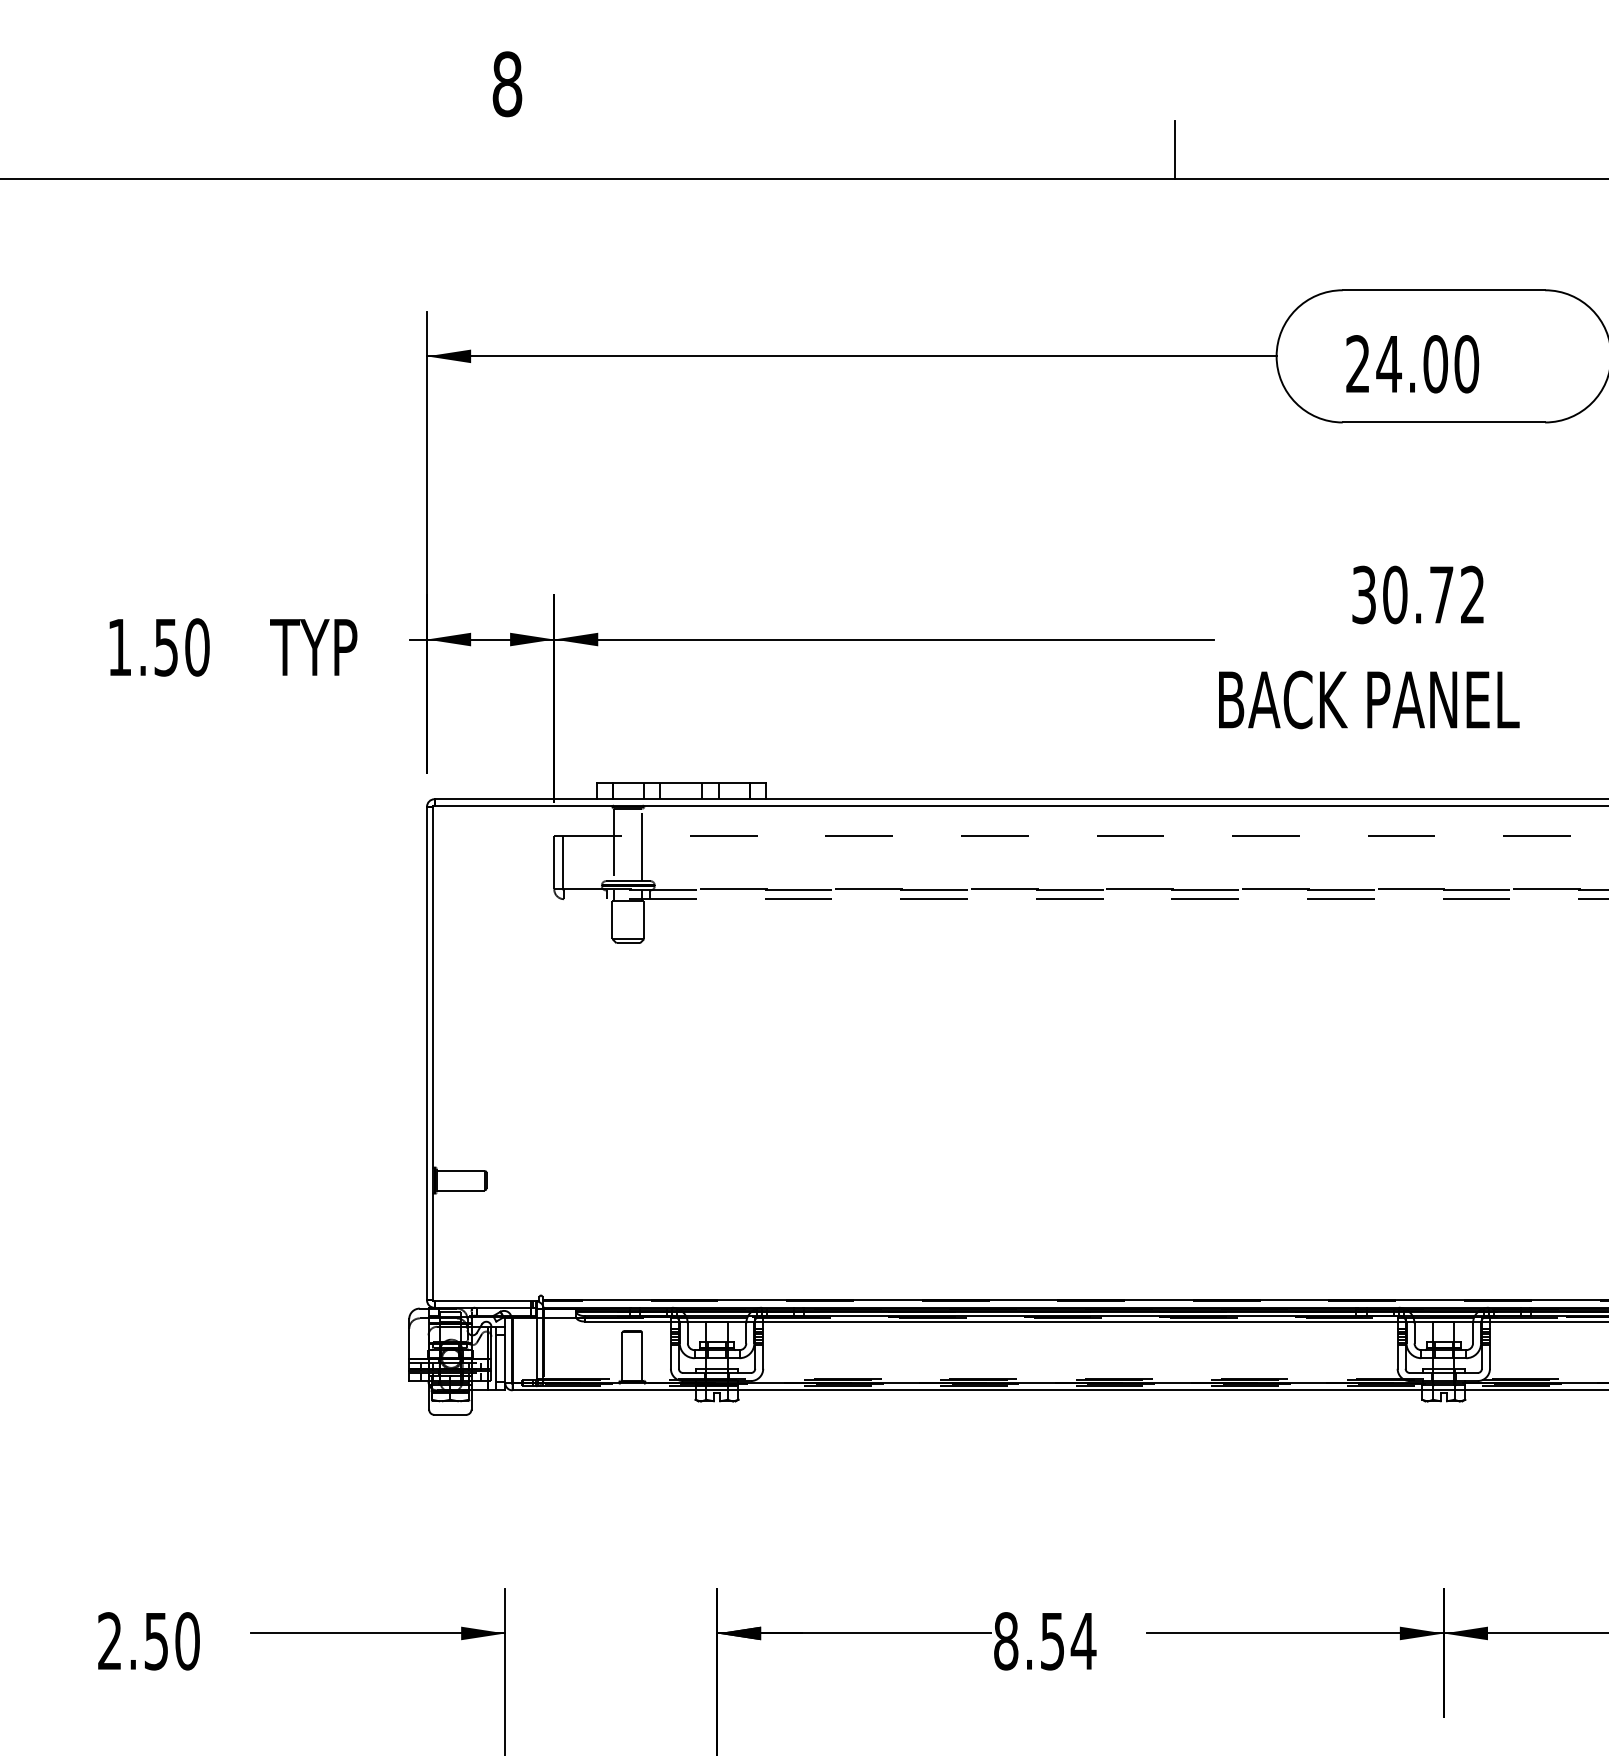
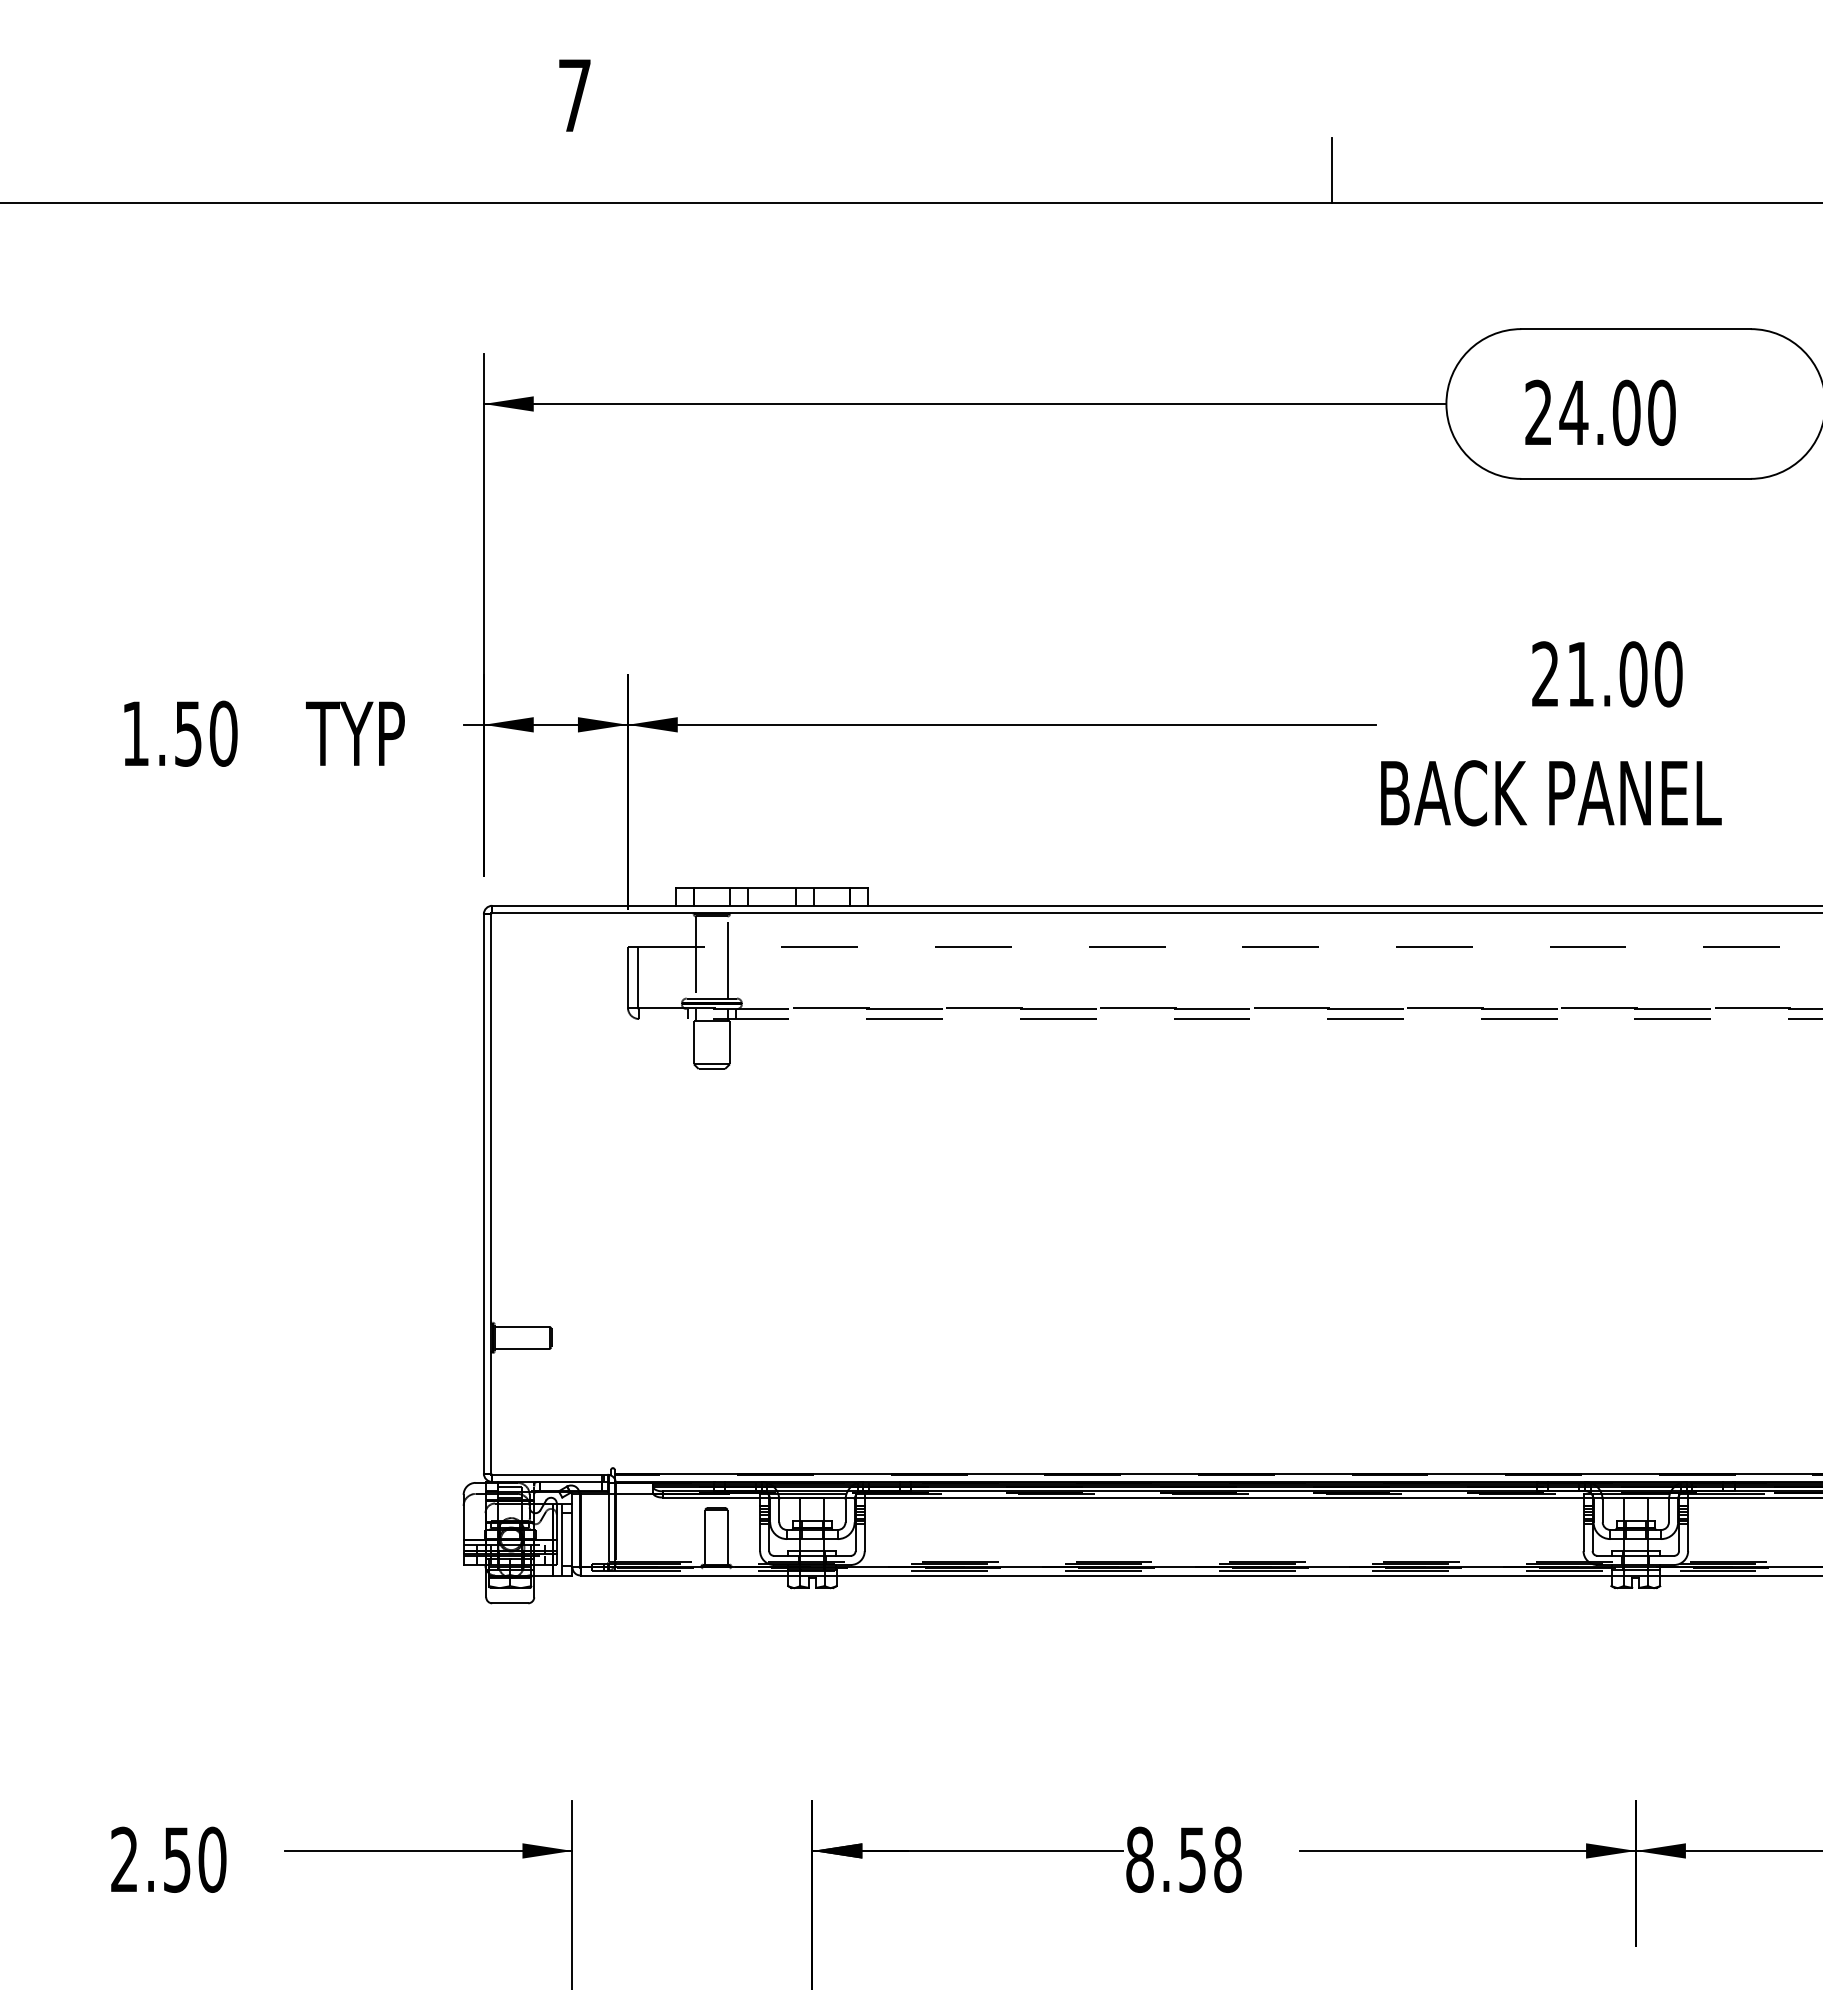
text: (507, 84) -> (574, 95), 8 -> 7
text: (1418, 595) -> (1607, 674), 30.72 -> 21.00
text: (1083, 1641) -> (1227, 1859), 8.54 -> 8.58

